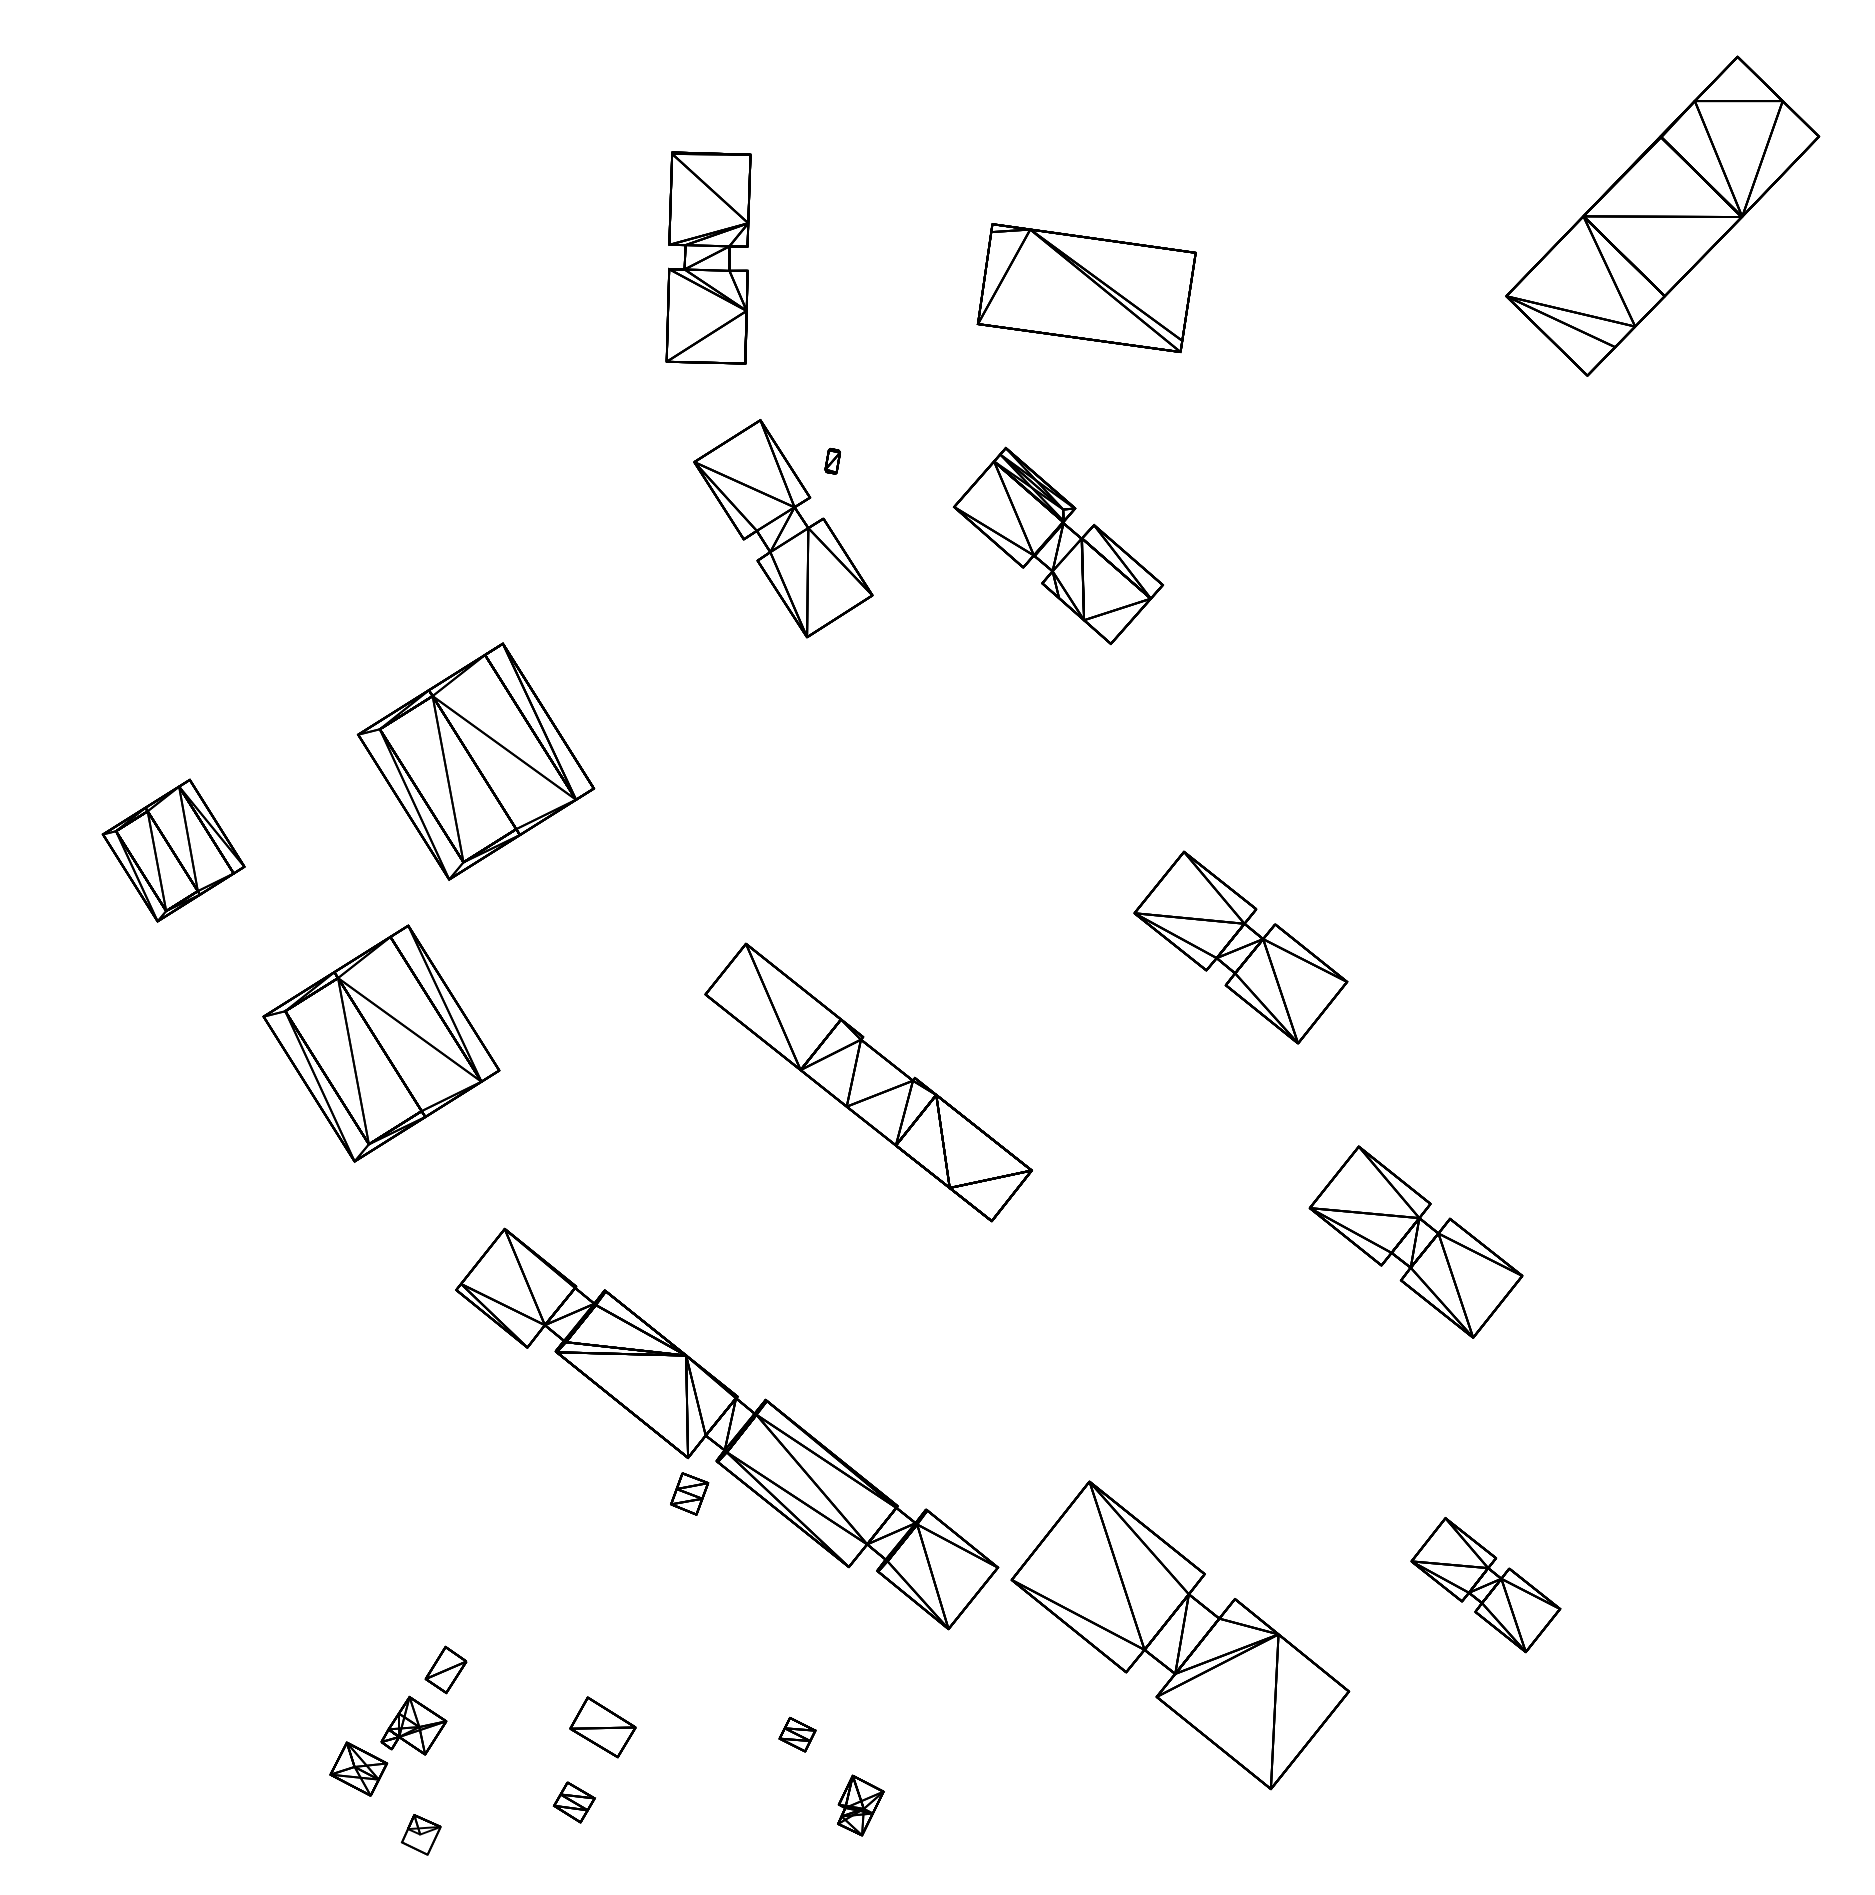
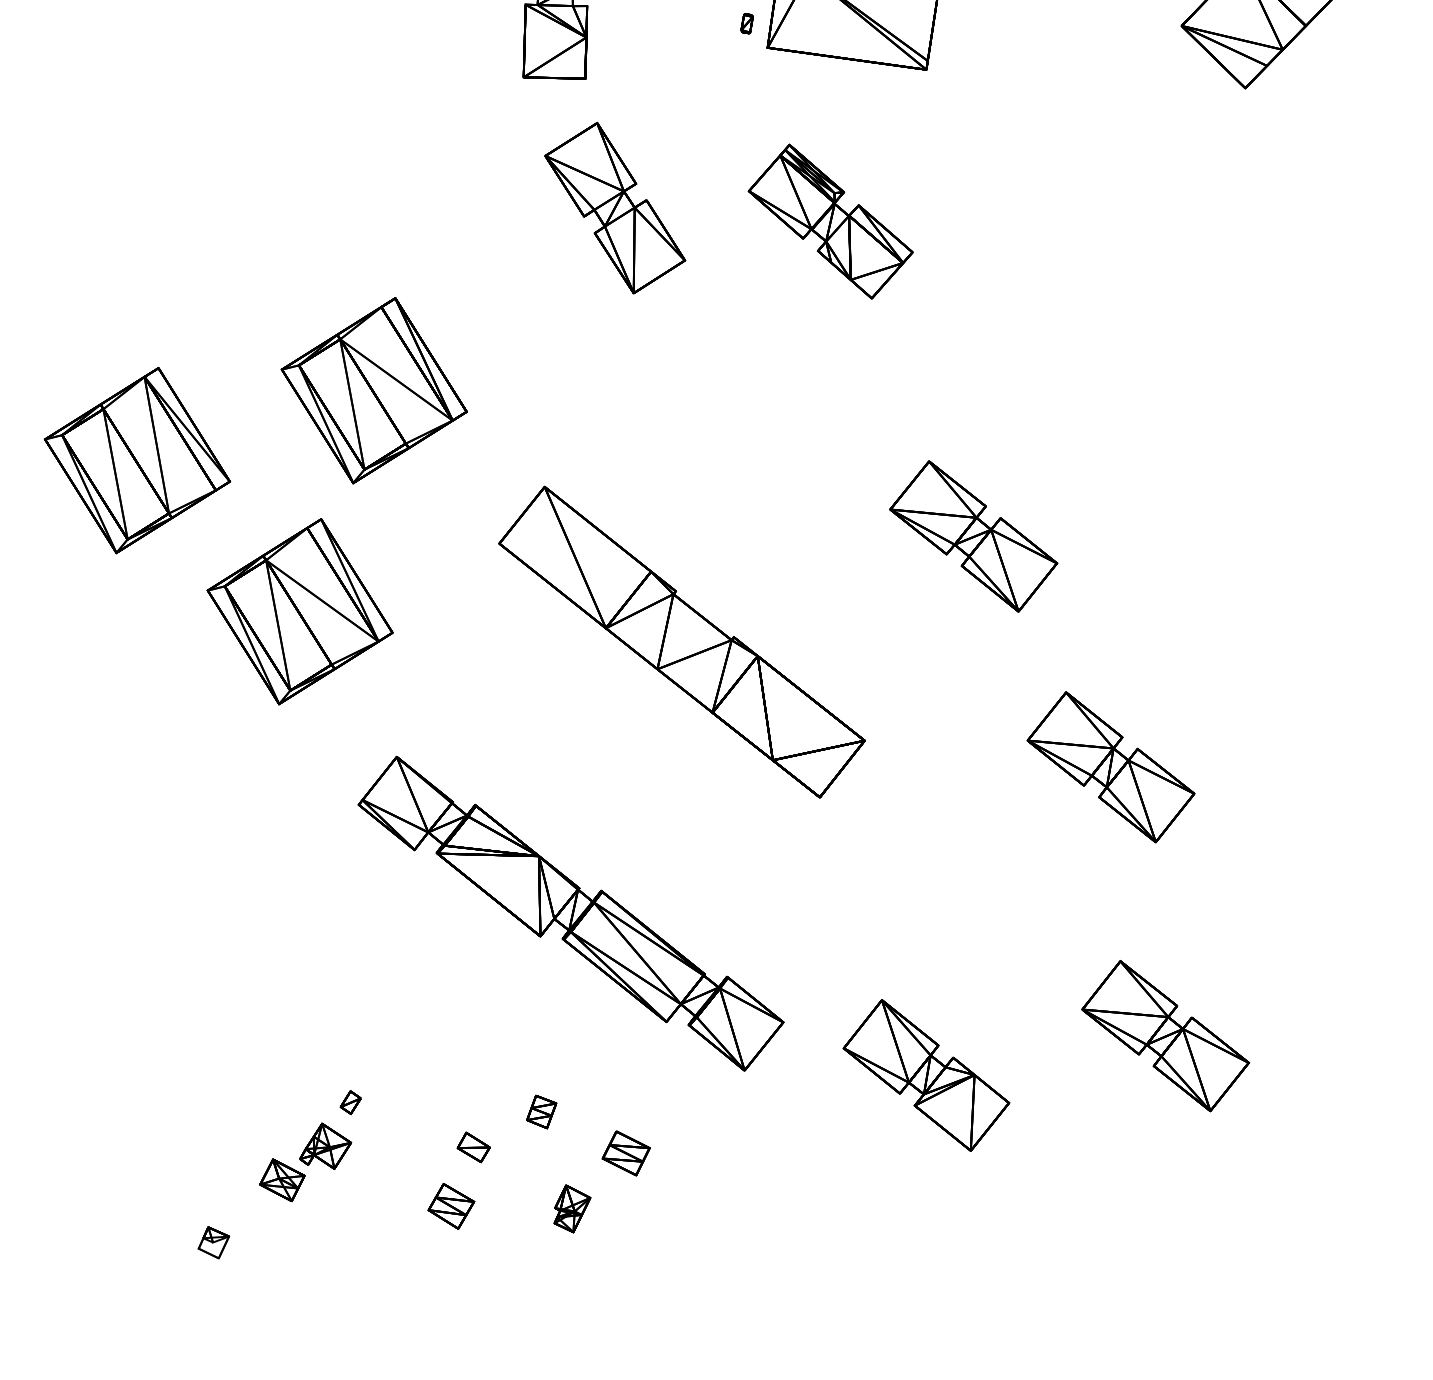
part: (832, 461) -> (746, 23), moved
part: (173, 850) -> (137, 460), size x1.67
part: (868, 1082) -> (681, 642), size x1.43
part: (689, 1493) -> (541, 1111), moved
part: (1485, 1584) -> (1165, 1035), size x1.43
part: (1180, 1635) -> (926, 1075), size x0.62
part: (445, 1669) -> (350, 1102), size x0.62
part: (602, 1726) -> (473, 1146), size x0.62
part: (797, 1734) -> (626, 1153), size x1.67
part: (574, 1802) -> (451, 1206), size x1.43
part: (860, 1805) -> (572, 1208), moved
part: (420, 1834) -> (213, 1242), moved

